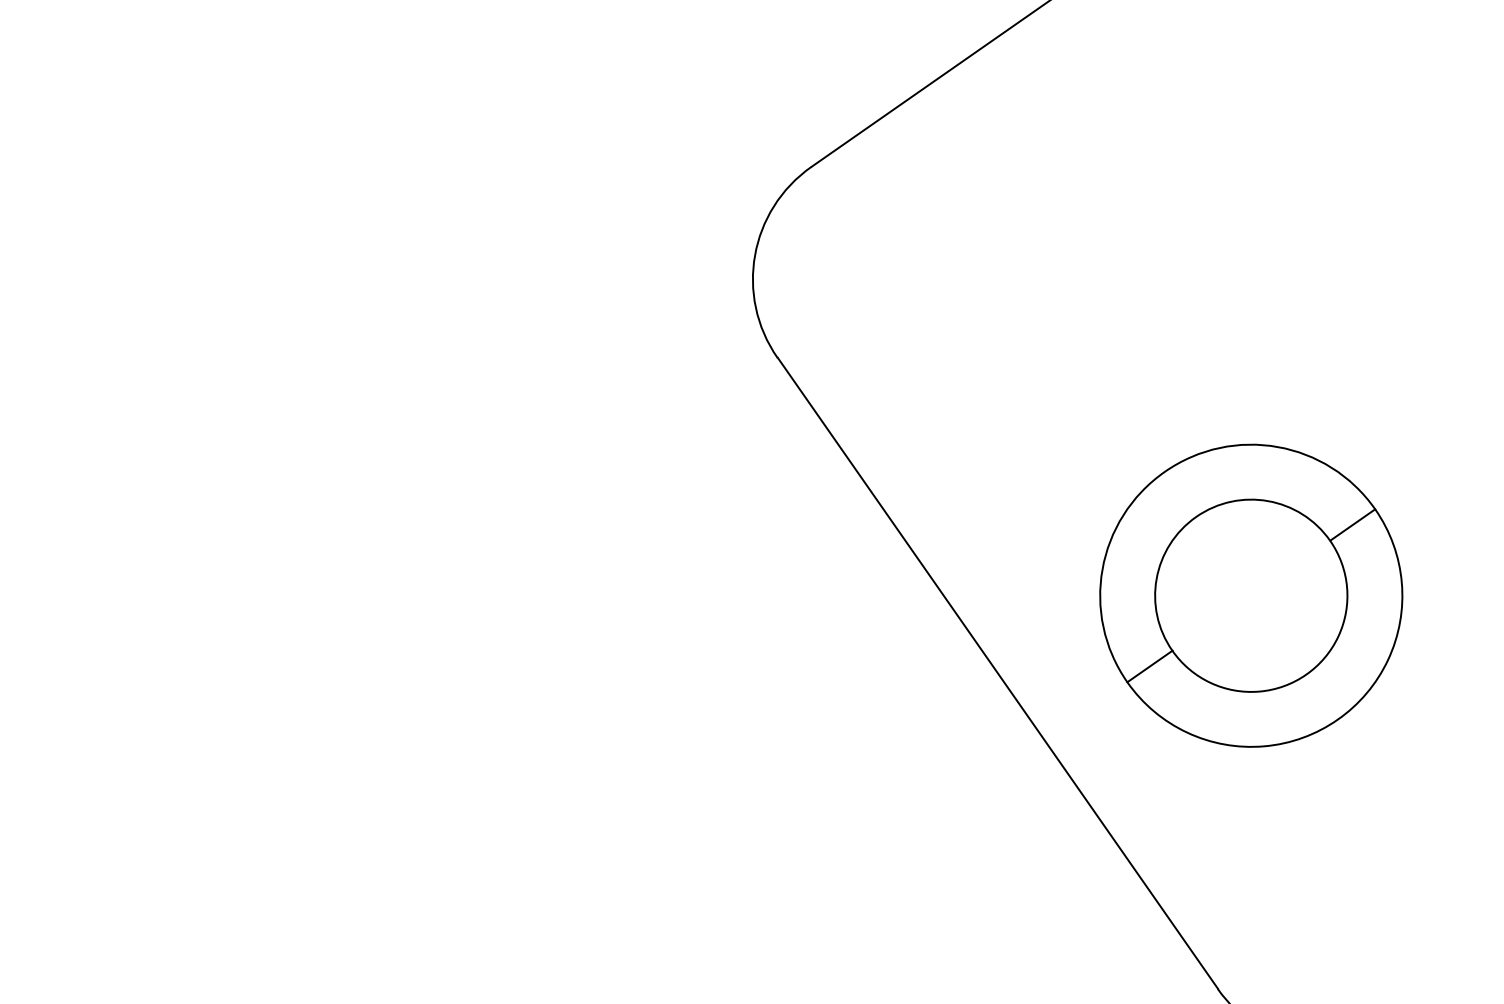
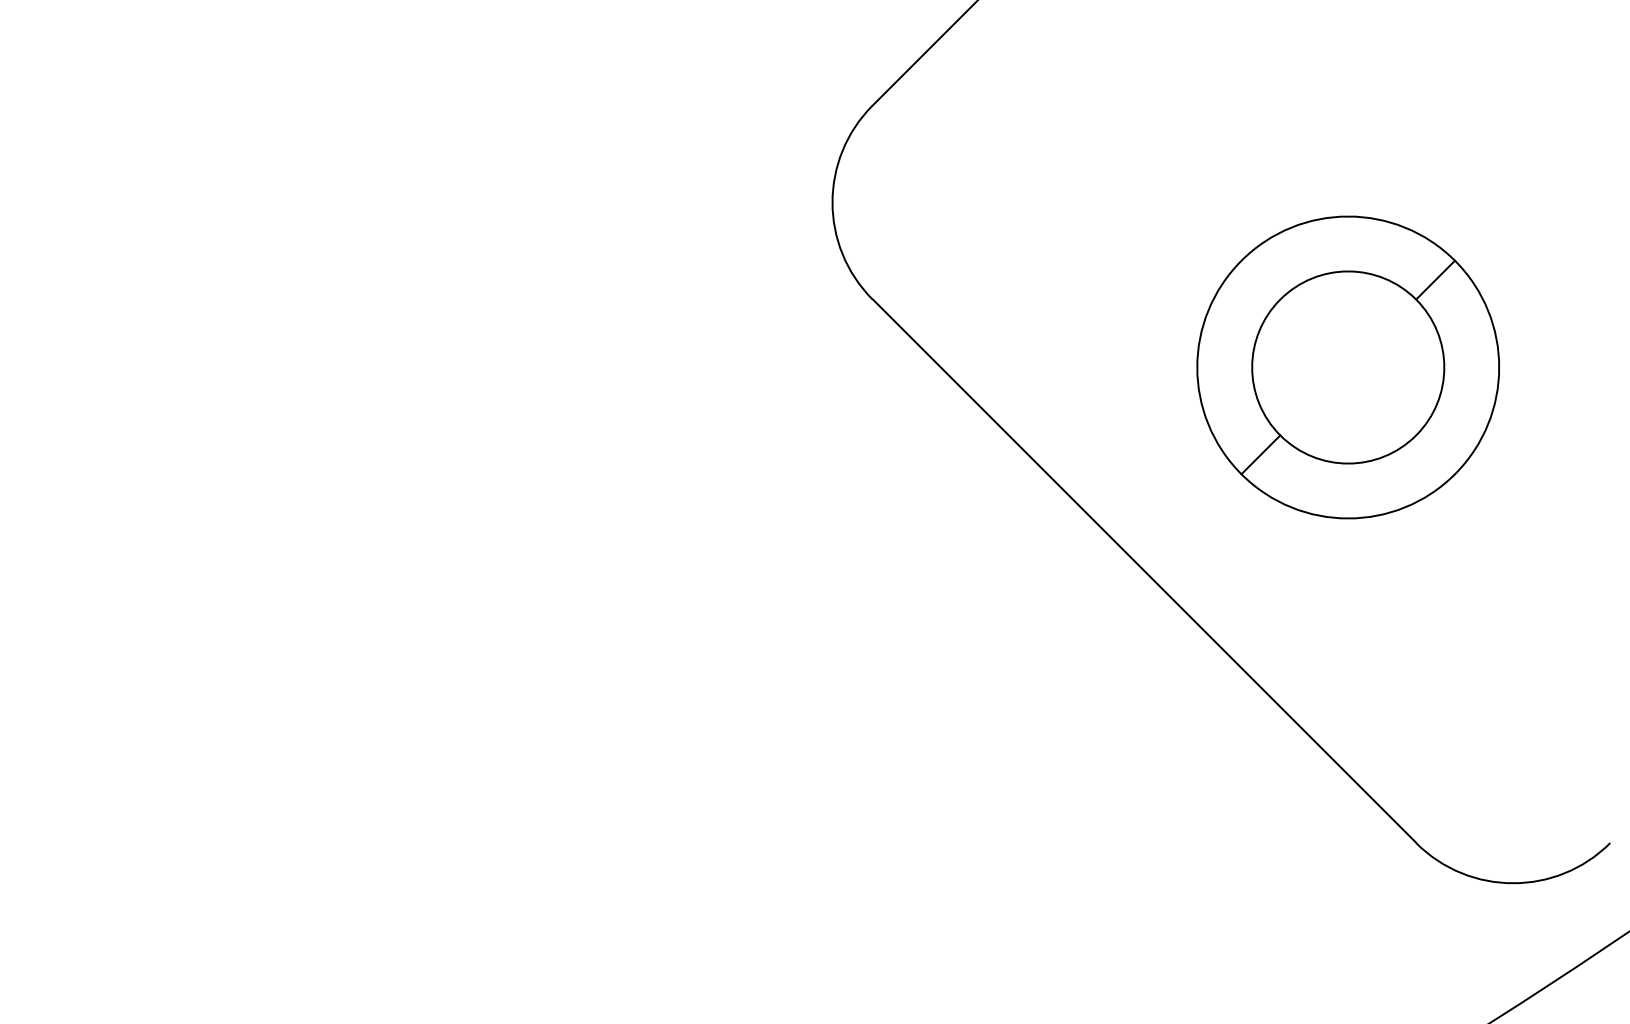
part: (1250, 595) -> (1347, 367), moved

